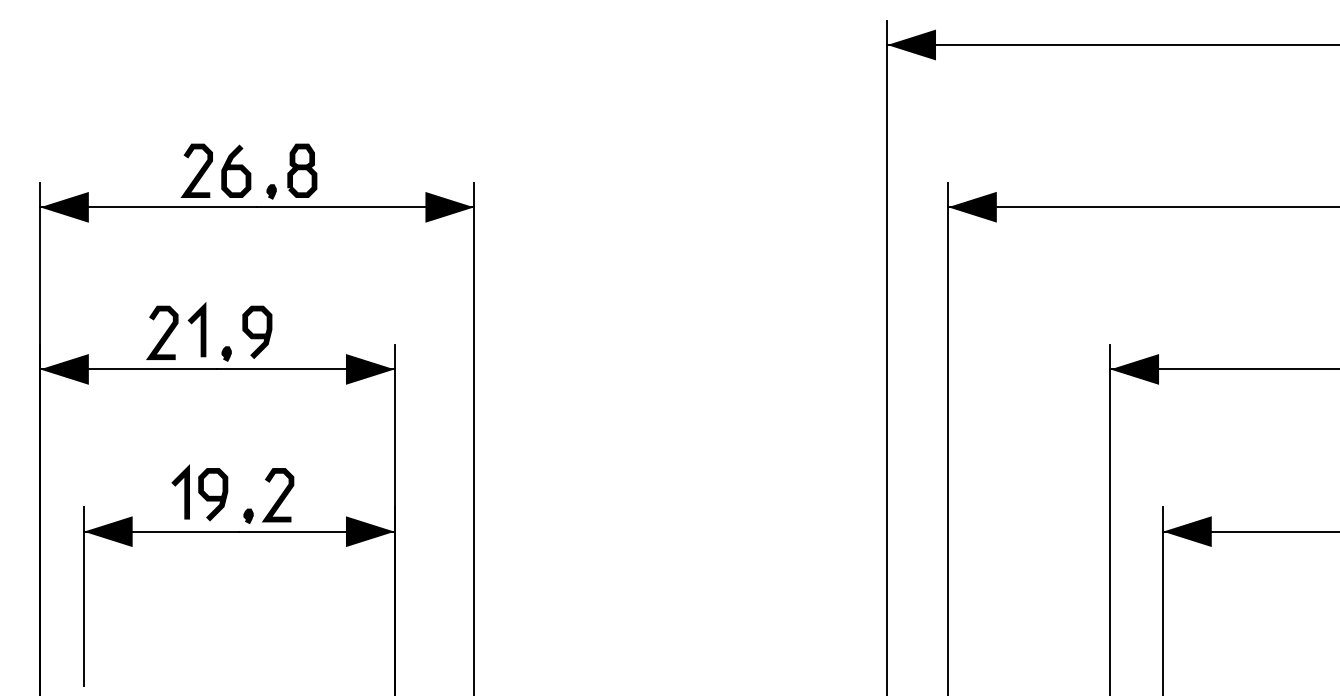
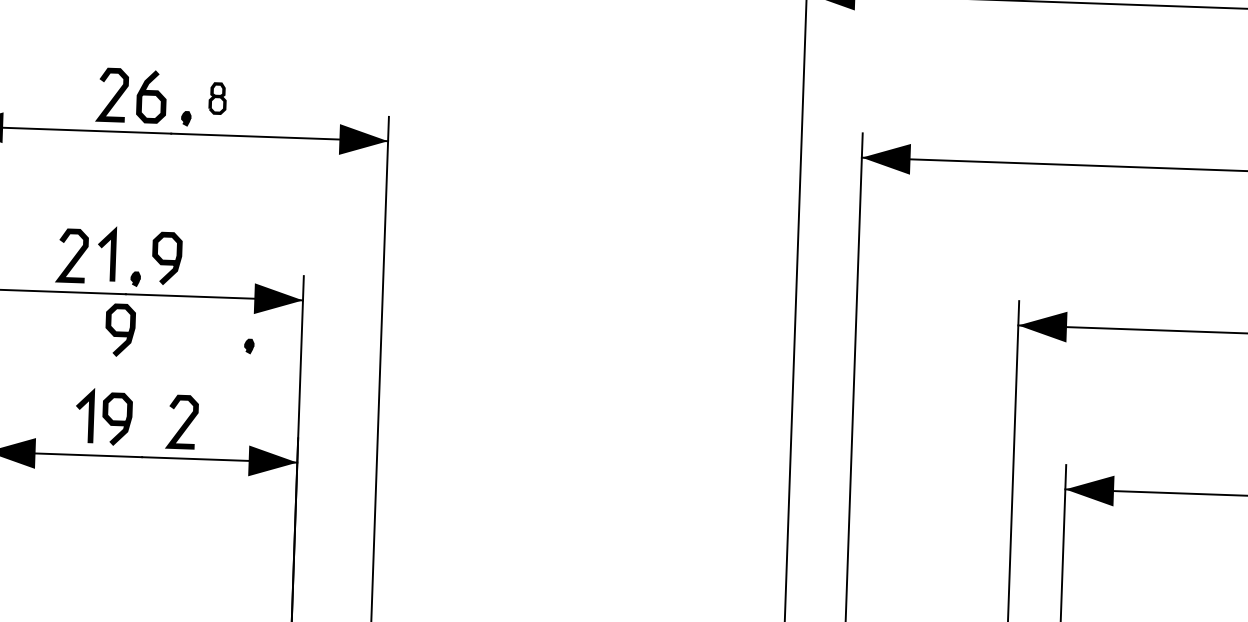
part: (302, 170) -> (217, 98), size x0.6
curve: (213, 406) -> (120, 331), added
part: (248, 515) -> (249, 345), moved

